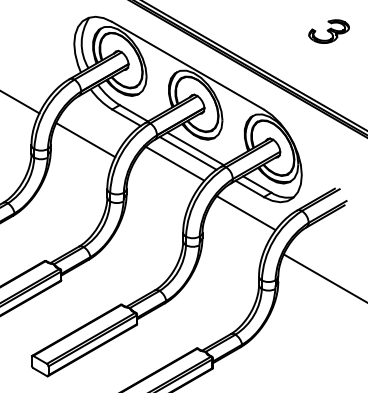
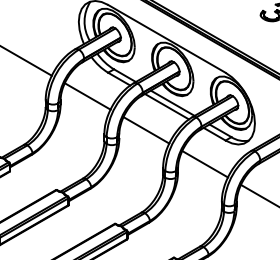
line: (173, 162) -> (146, 130), moved
line: (245, 212) -> (205, 164), moved

